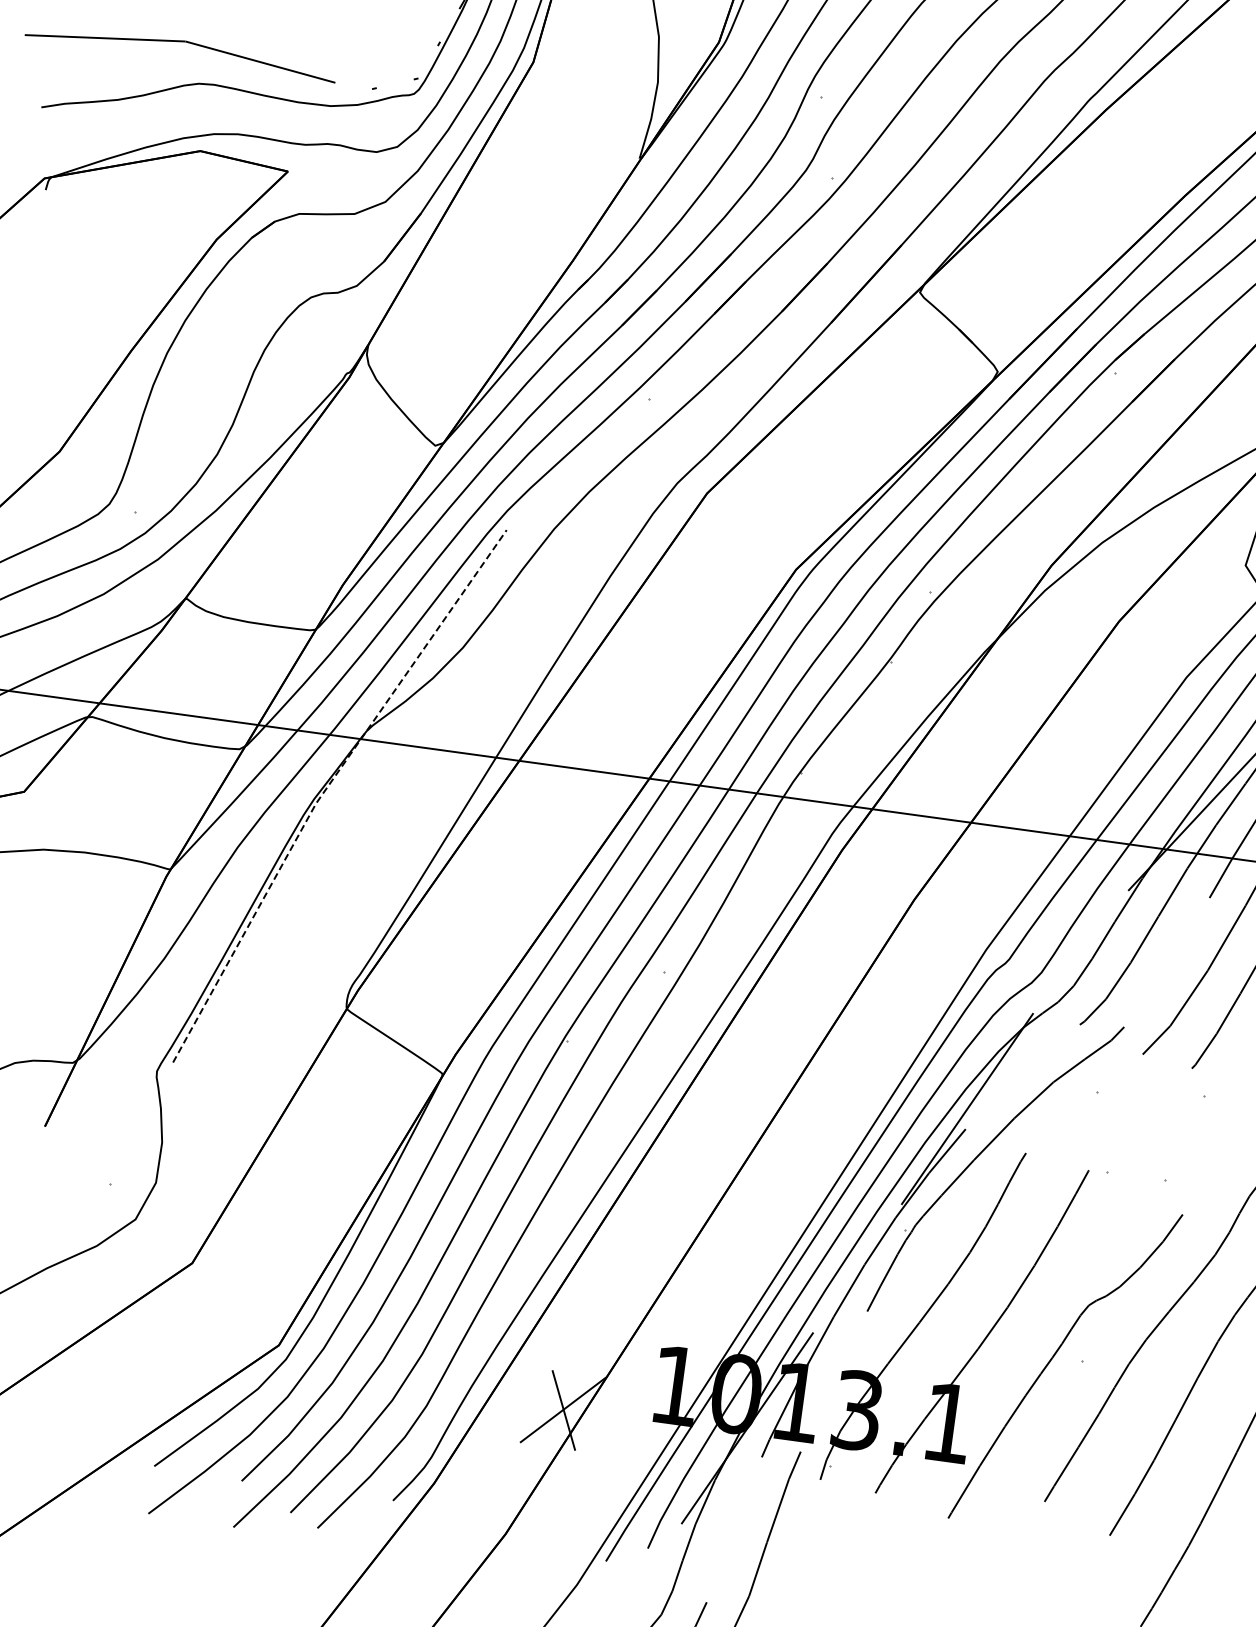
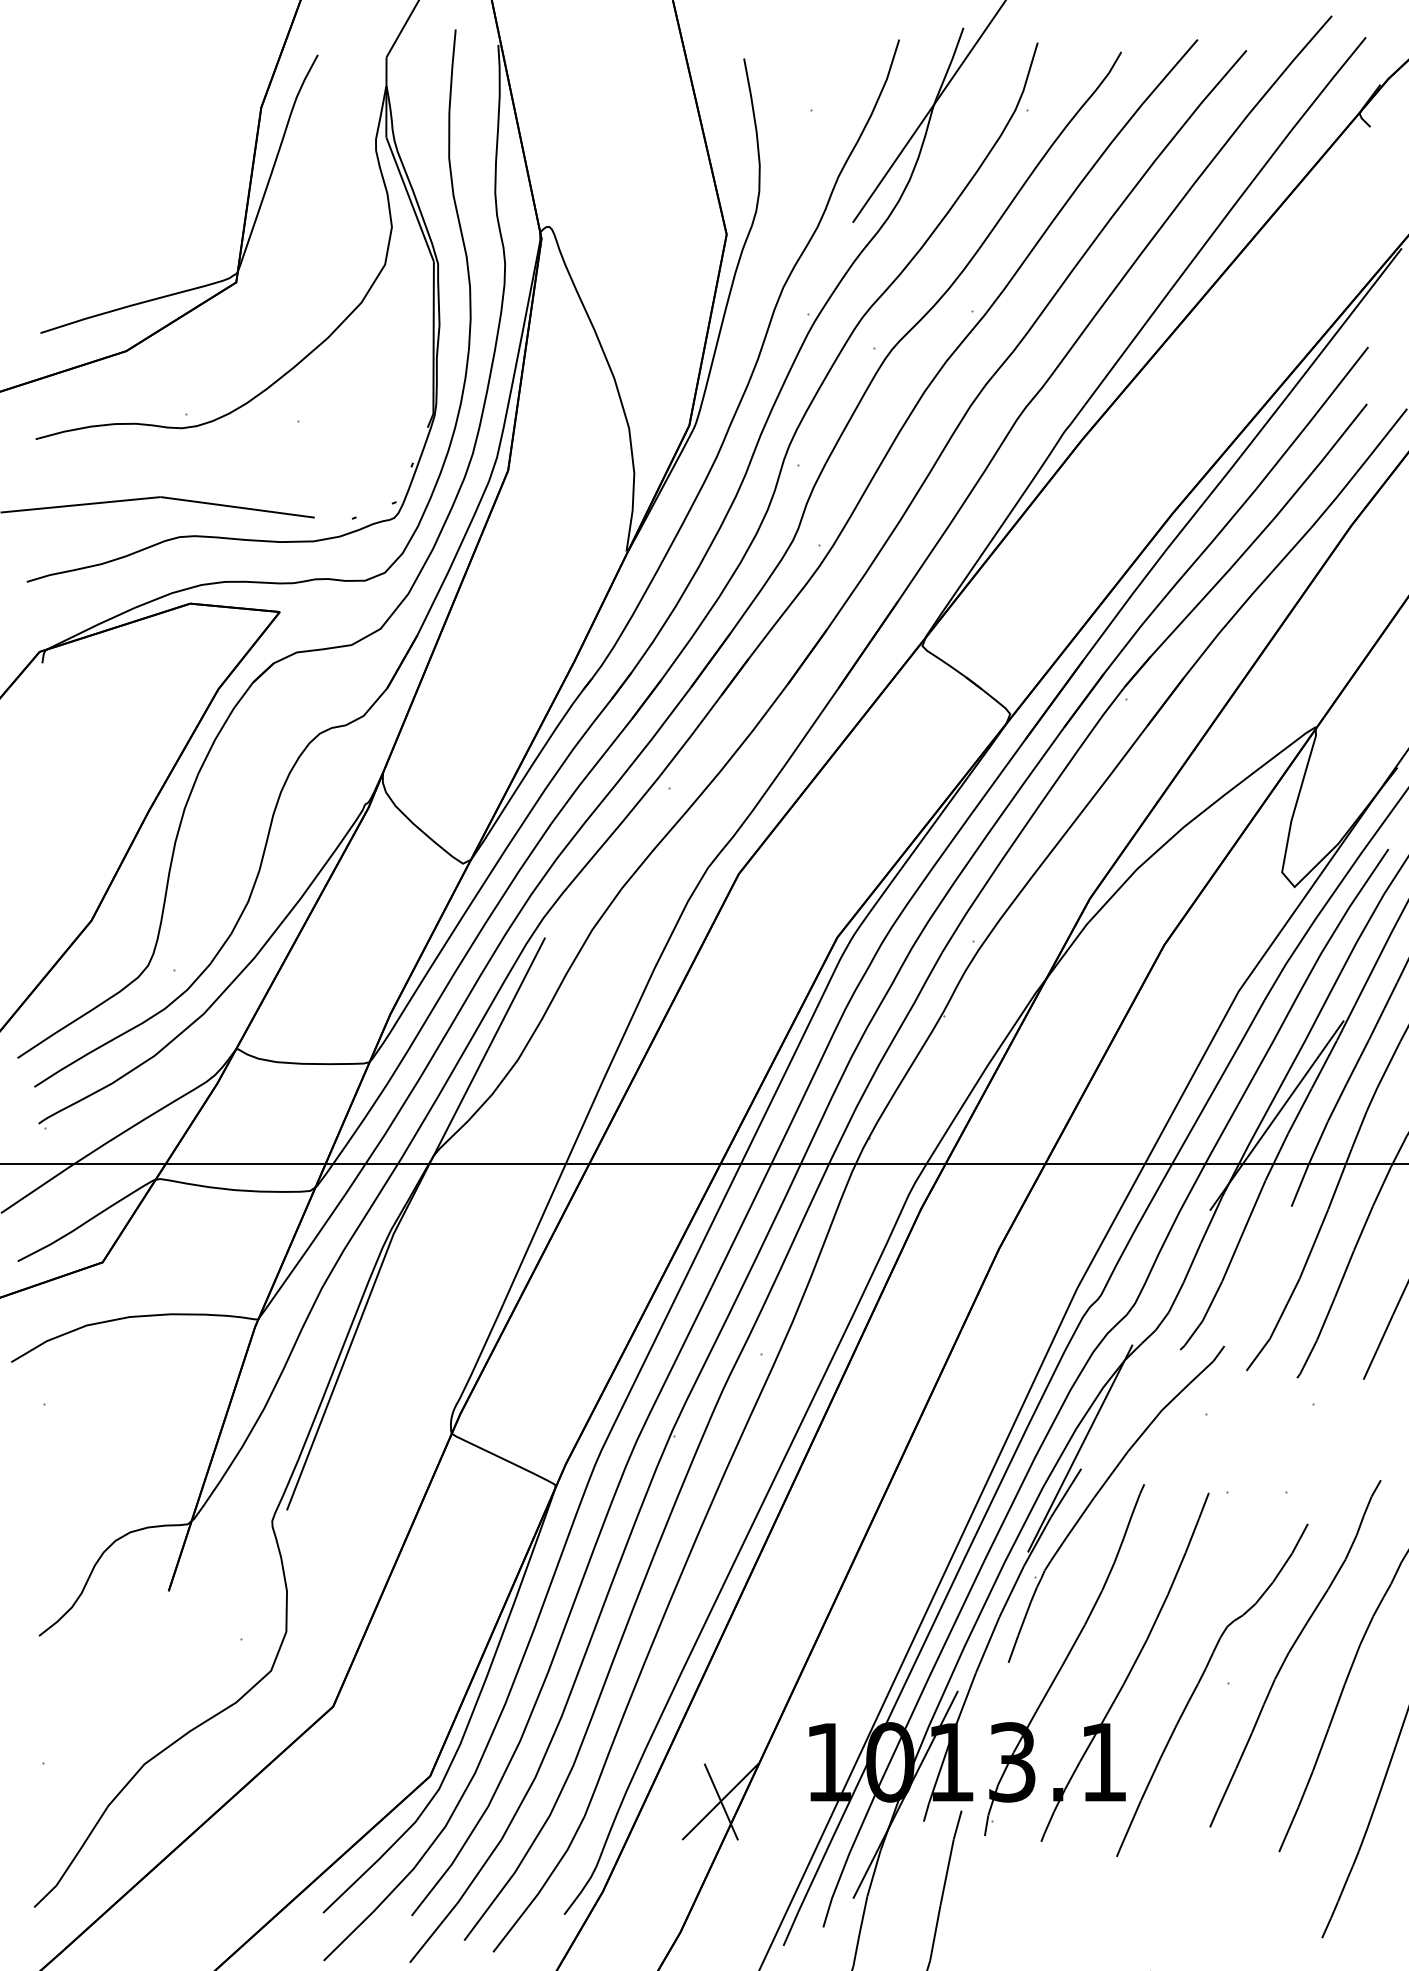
line: (326, 788) -> (401, 1218), dashed -> solid

